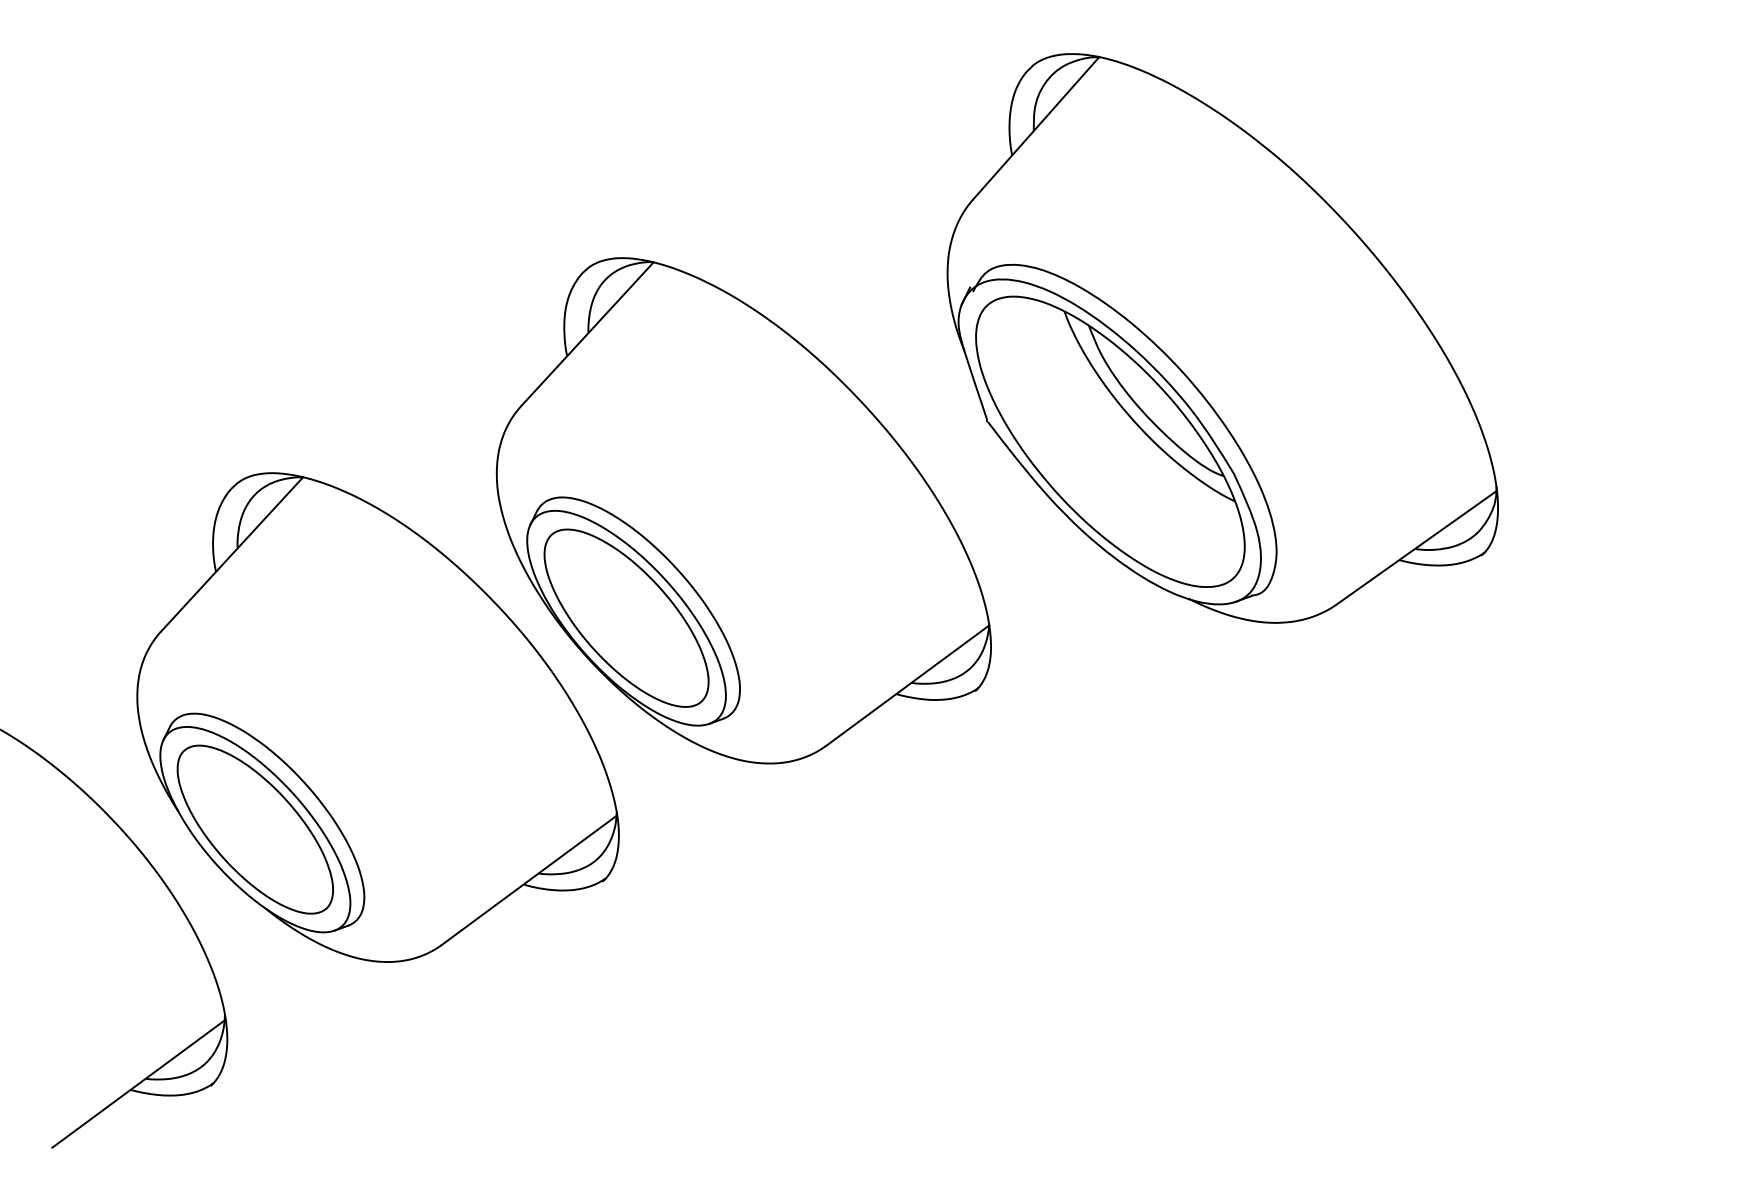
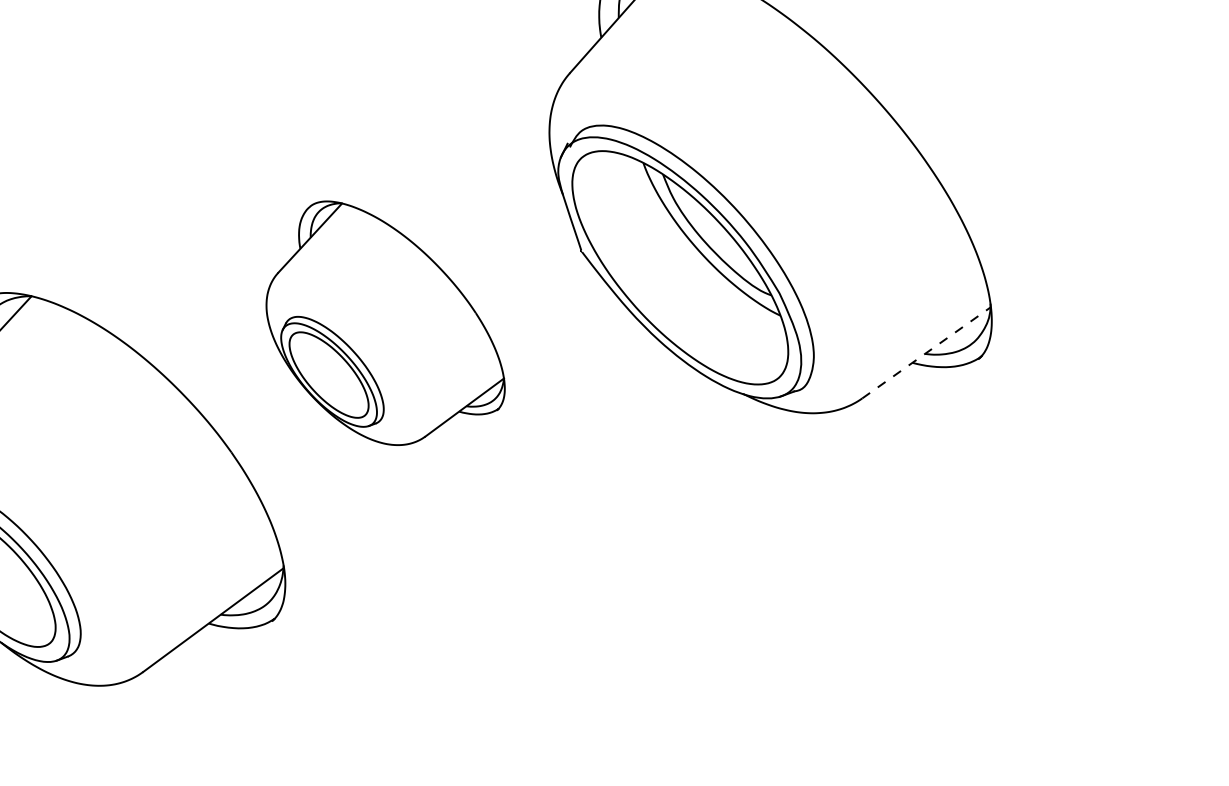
part: (743, 510) -> (385, 322), size x0.6
line: (1417, 547) -> (927, 352), solid -> dashed

